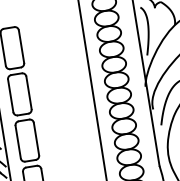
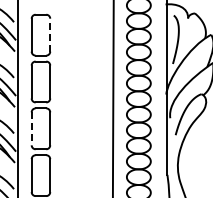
line: (21, 45) -> (50, 34), solid -> dashed
line: (18, 142) -> (31, 129), solid -> dashed

